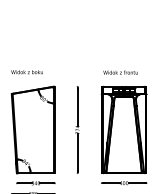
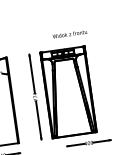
part: (123, 129) -> (67, 92), moved

